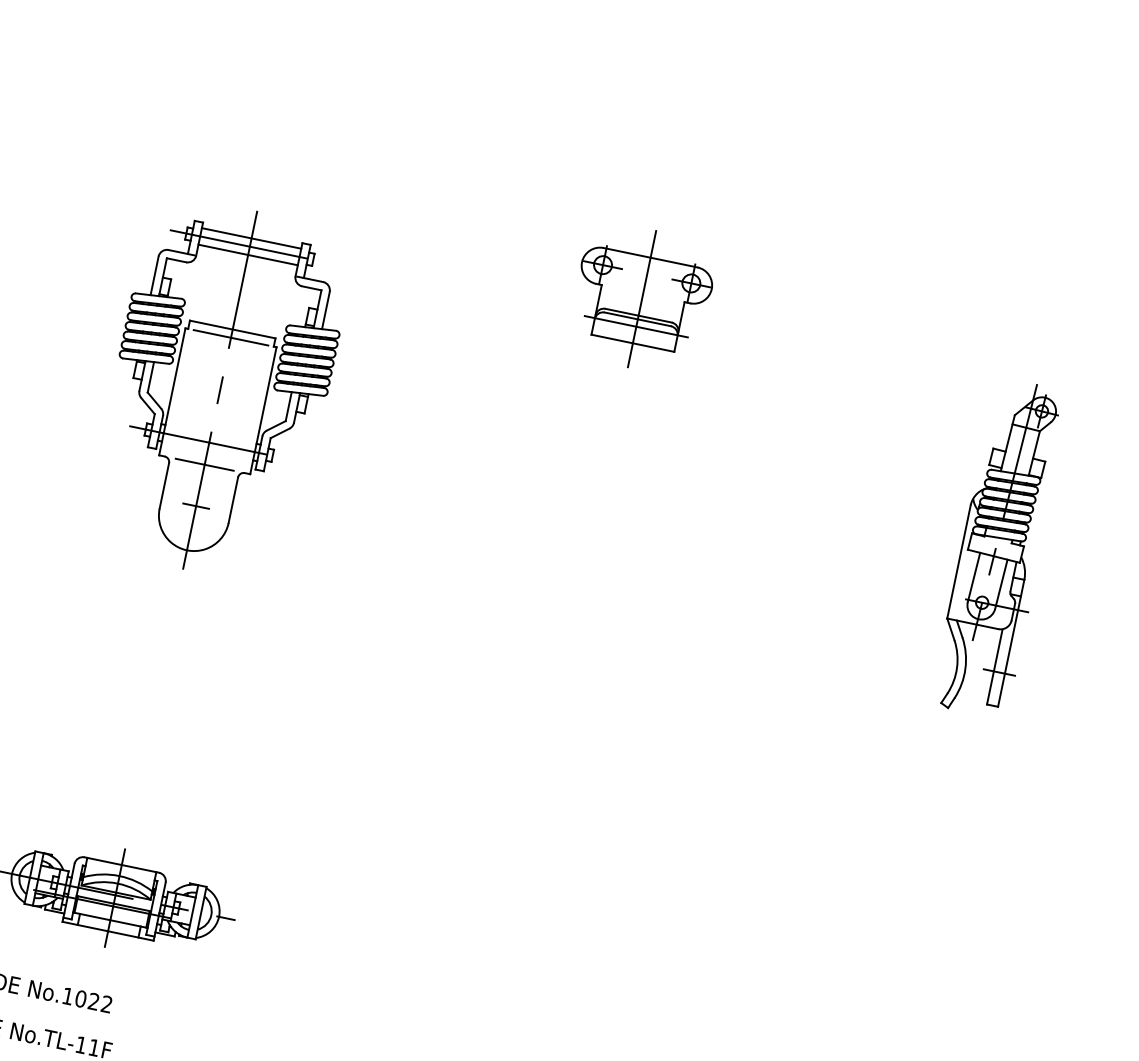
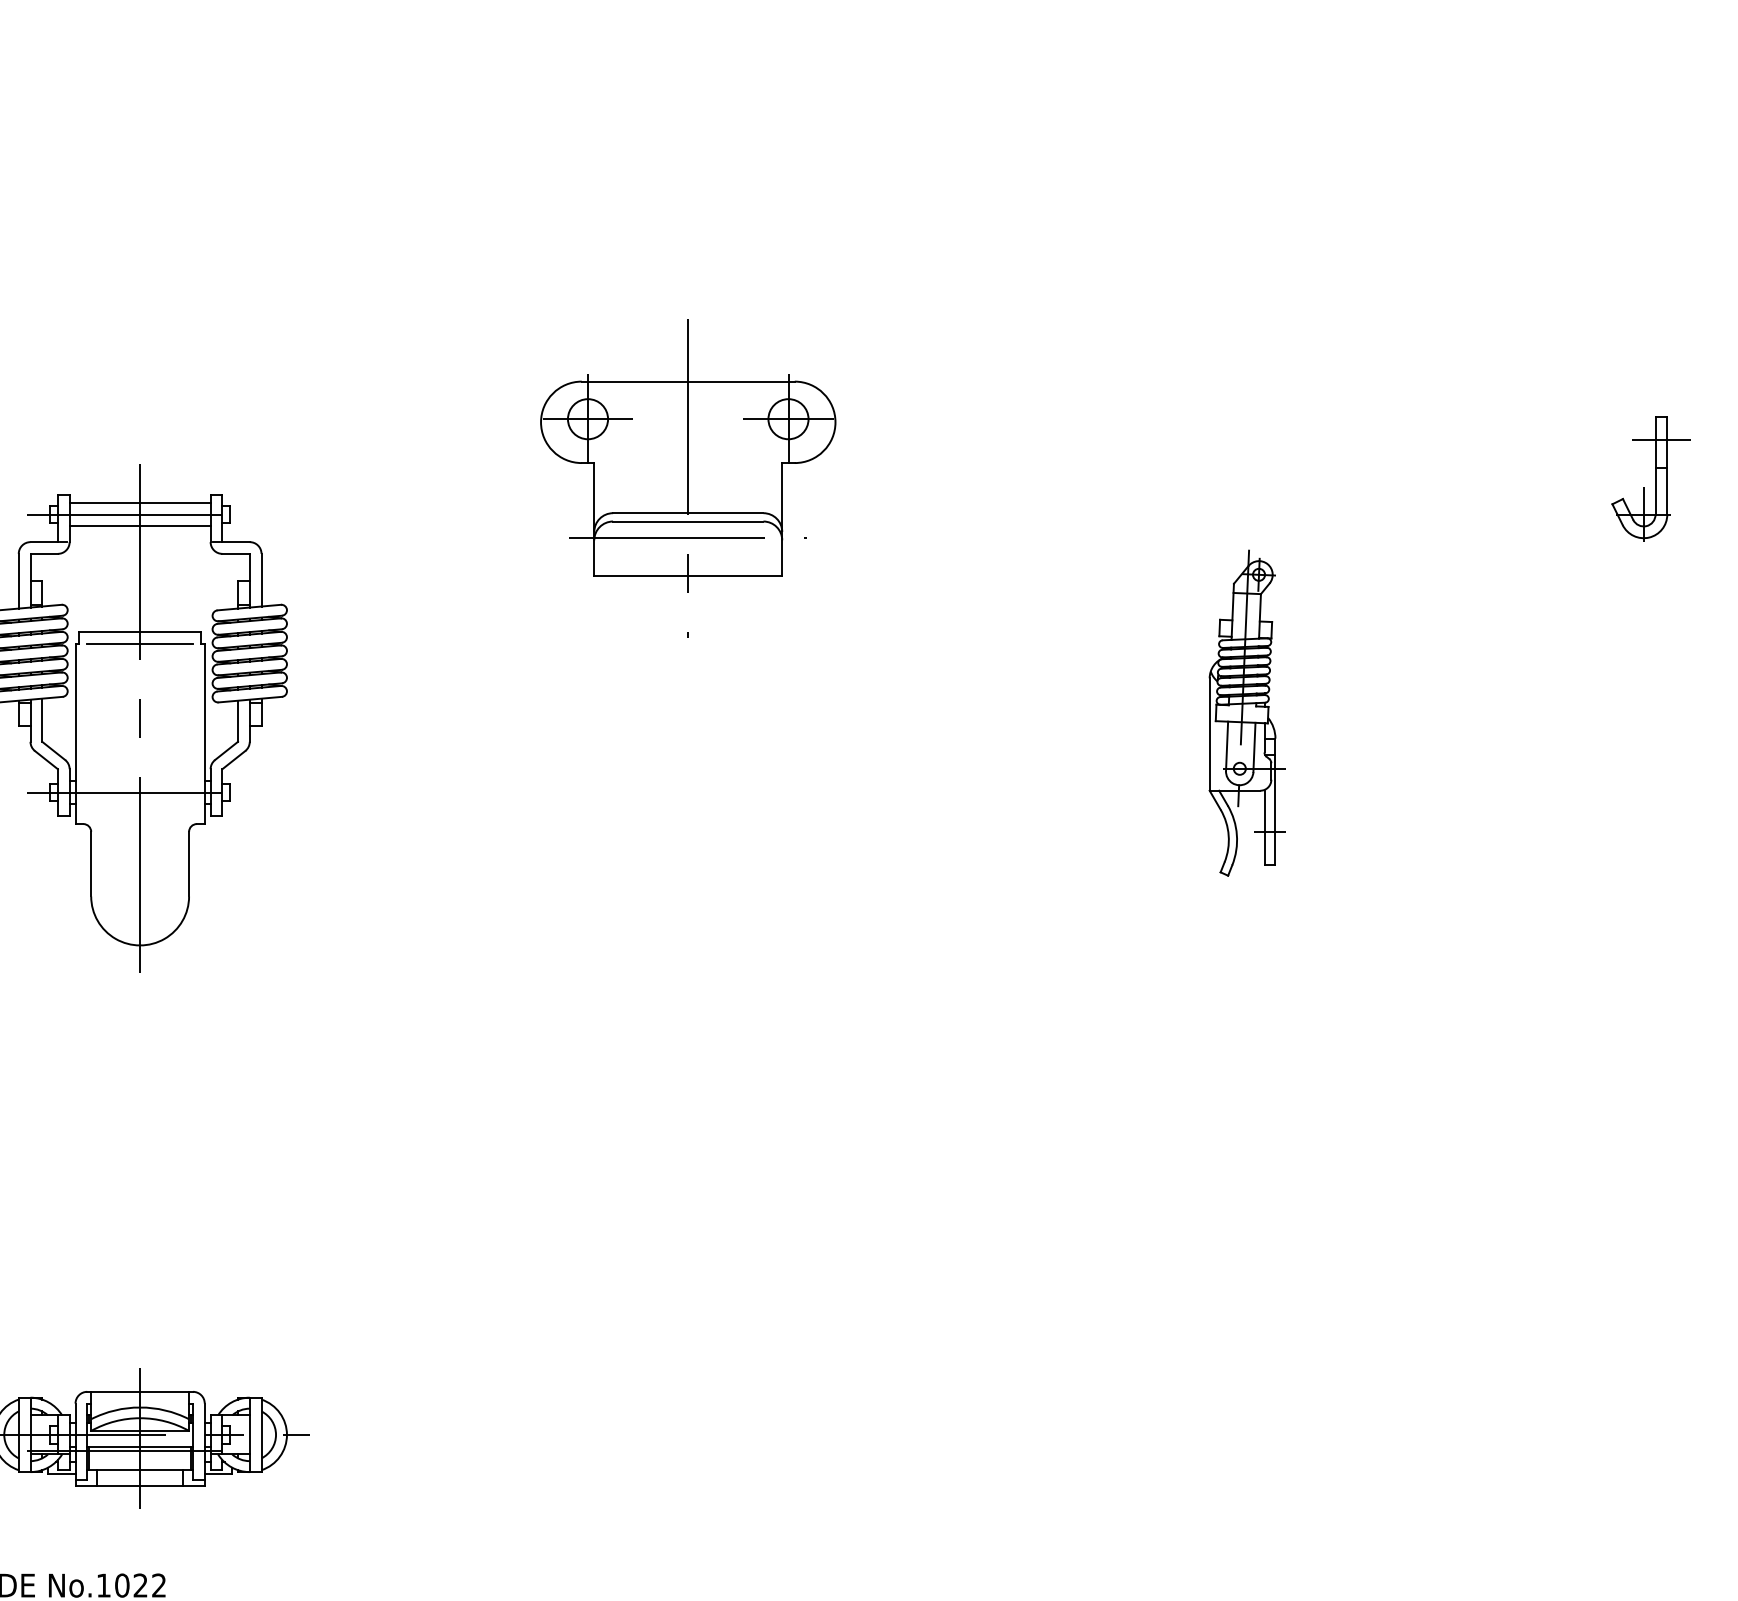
part: (642, 299) -> (688, 475), size x1.6
line: (204, 465) -> (140, 824), removed
line: (195, 505) -> (139, 882), removed
part: (1001, 547) -> (1247, 712), size x0.7

